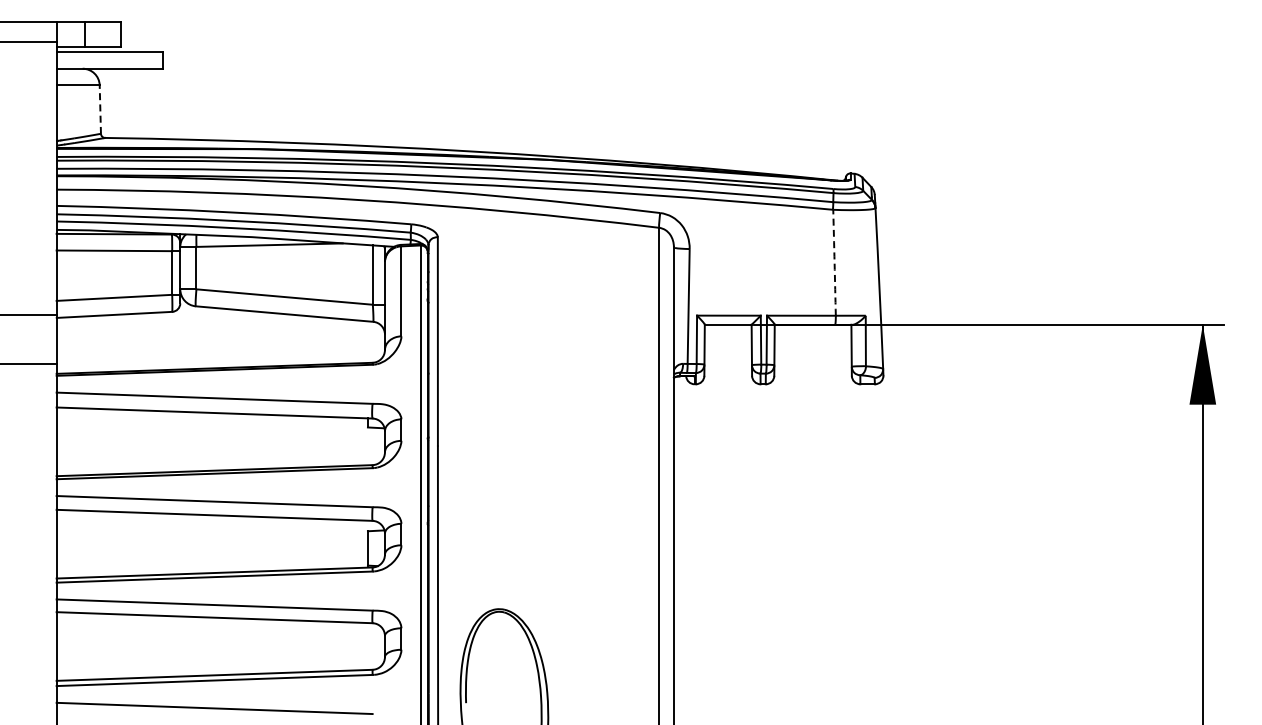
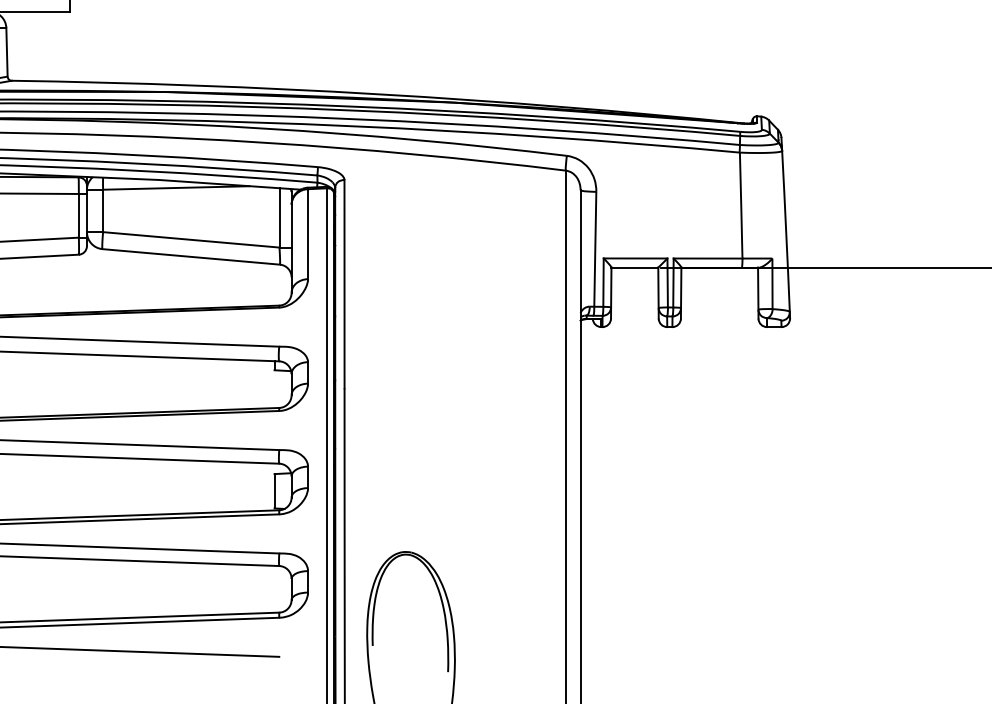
line: (100, 109) -> (7, 52), dashed -> solid
arc: (834, 262) -> (741, 205), dashed -> solid

